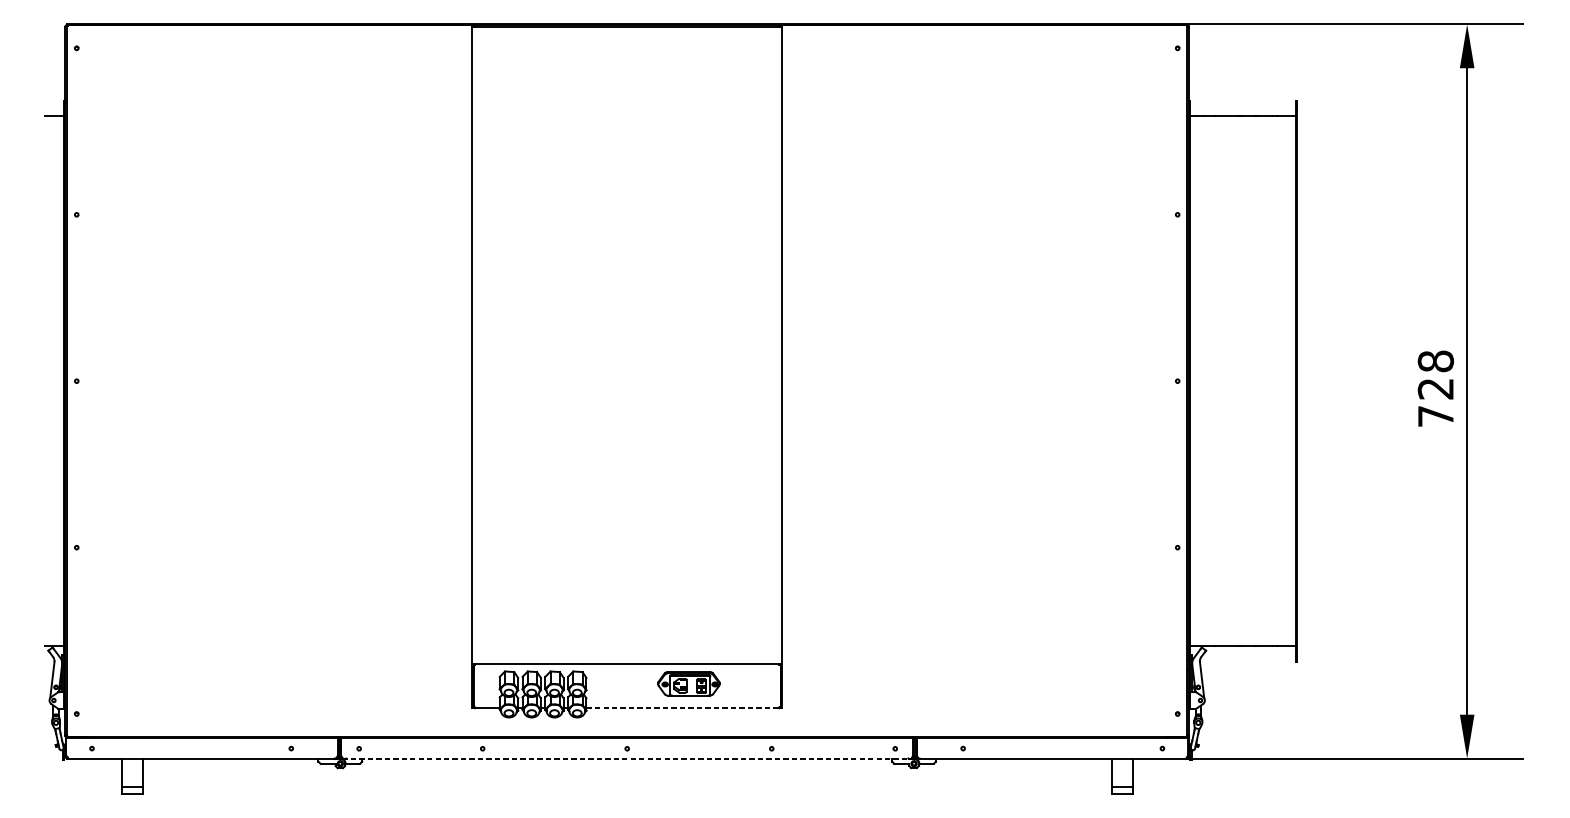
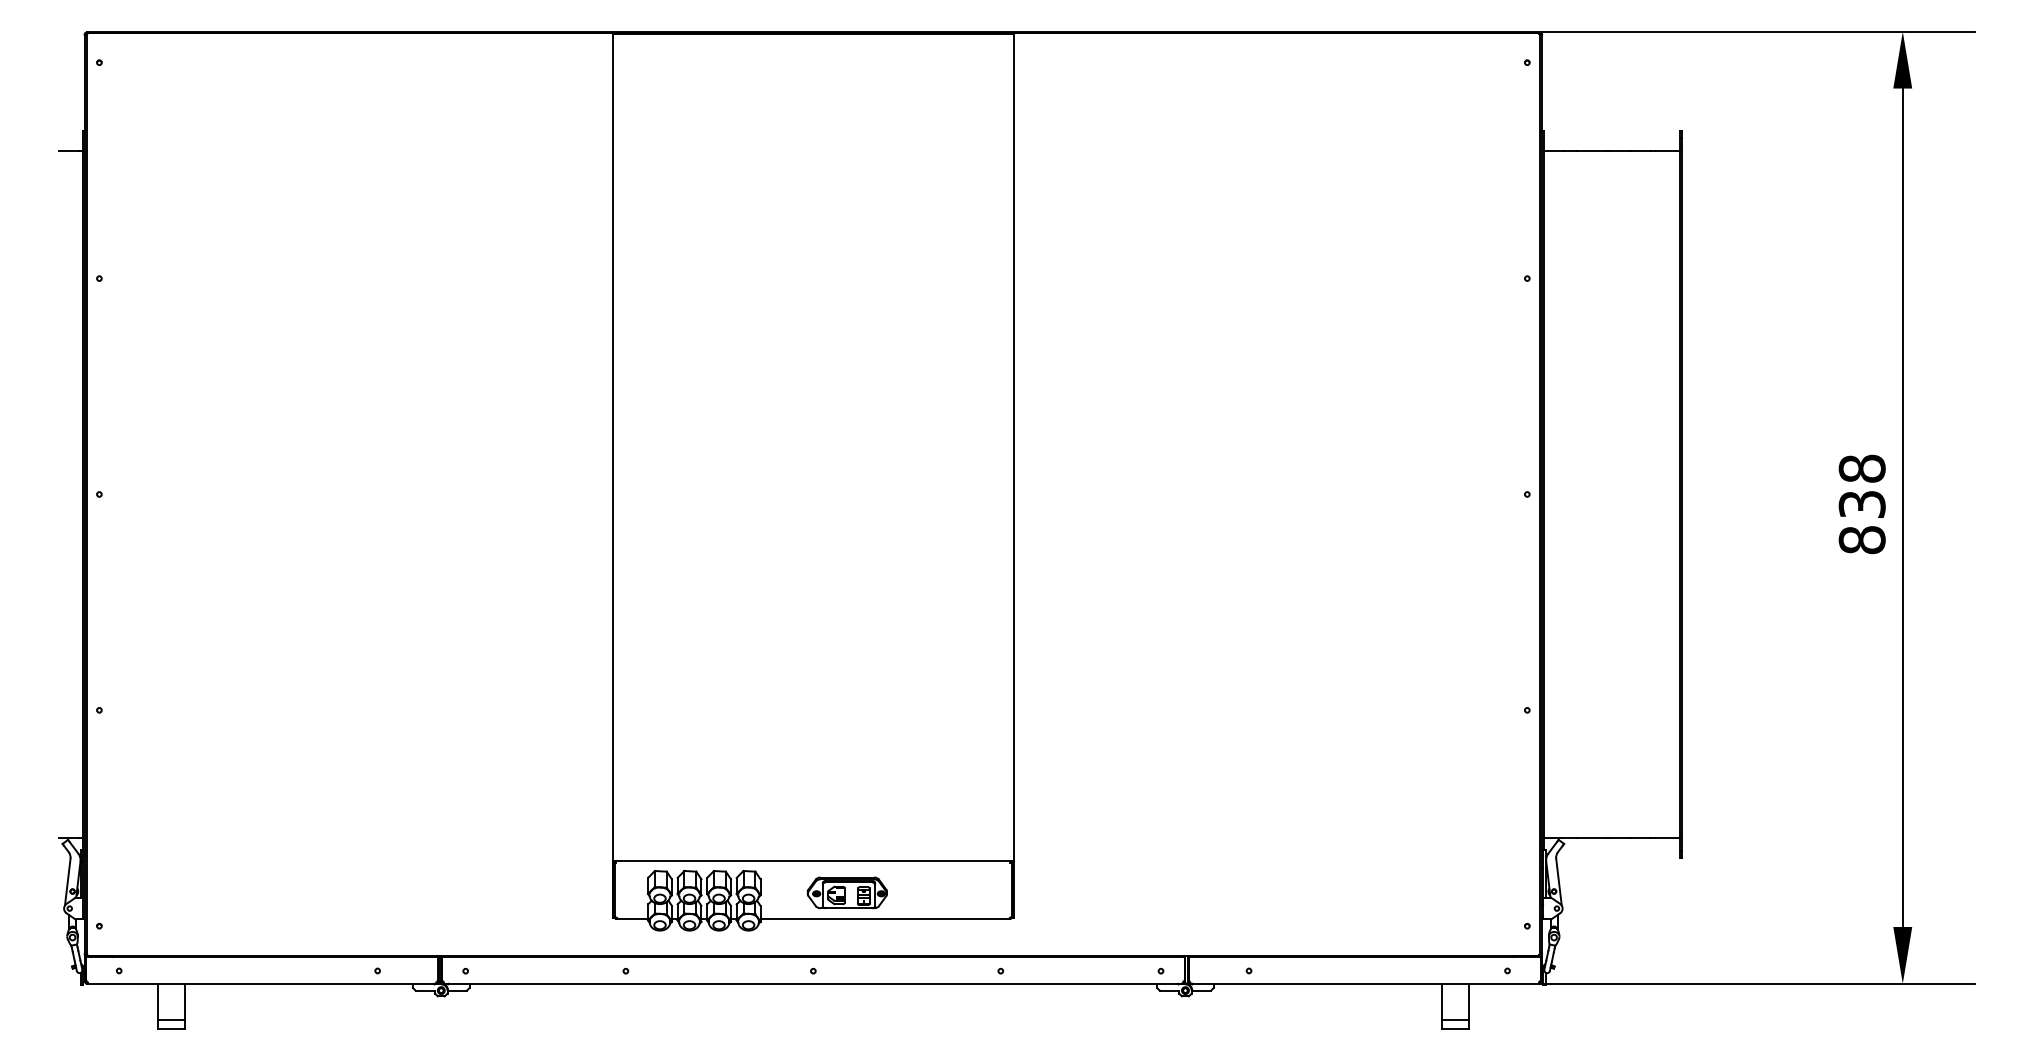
text: (1435, 402) -> (1861, 522), 728 -> 838
part: (688, 683) -> (846, 892), moved
line: (682, 708) -> (885, 918), dashed -> solid
line: (627, 758) -> (813, 983), dashed -> solid

